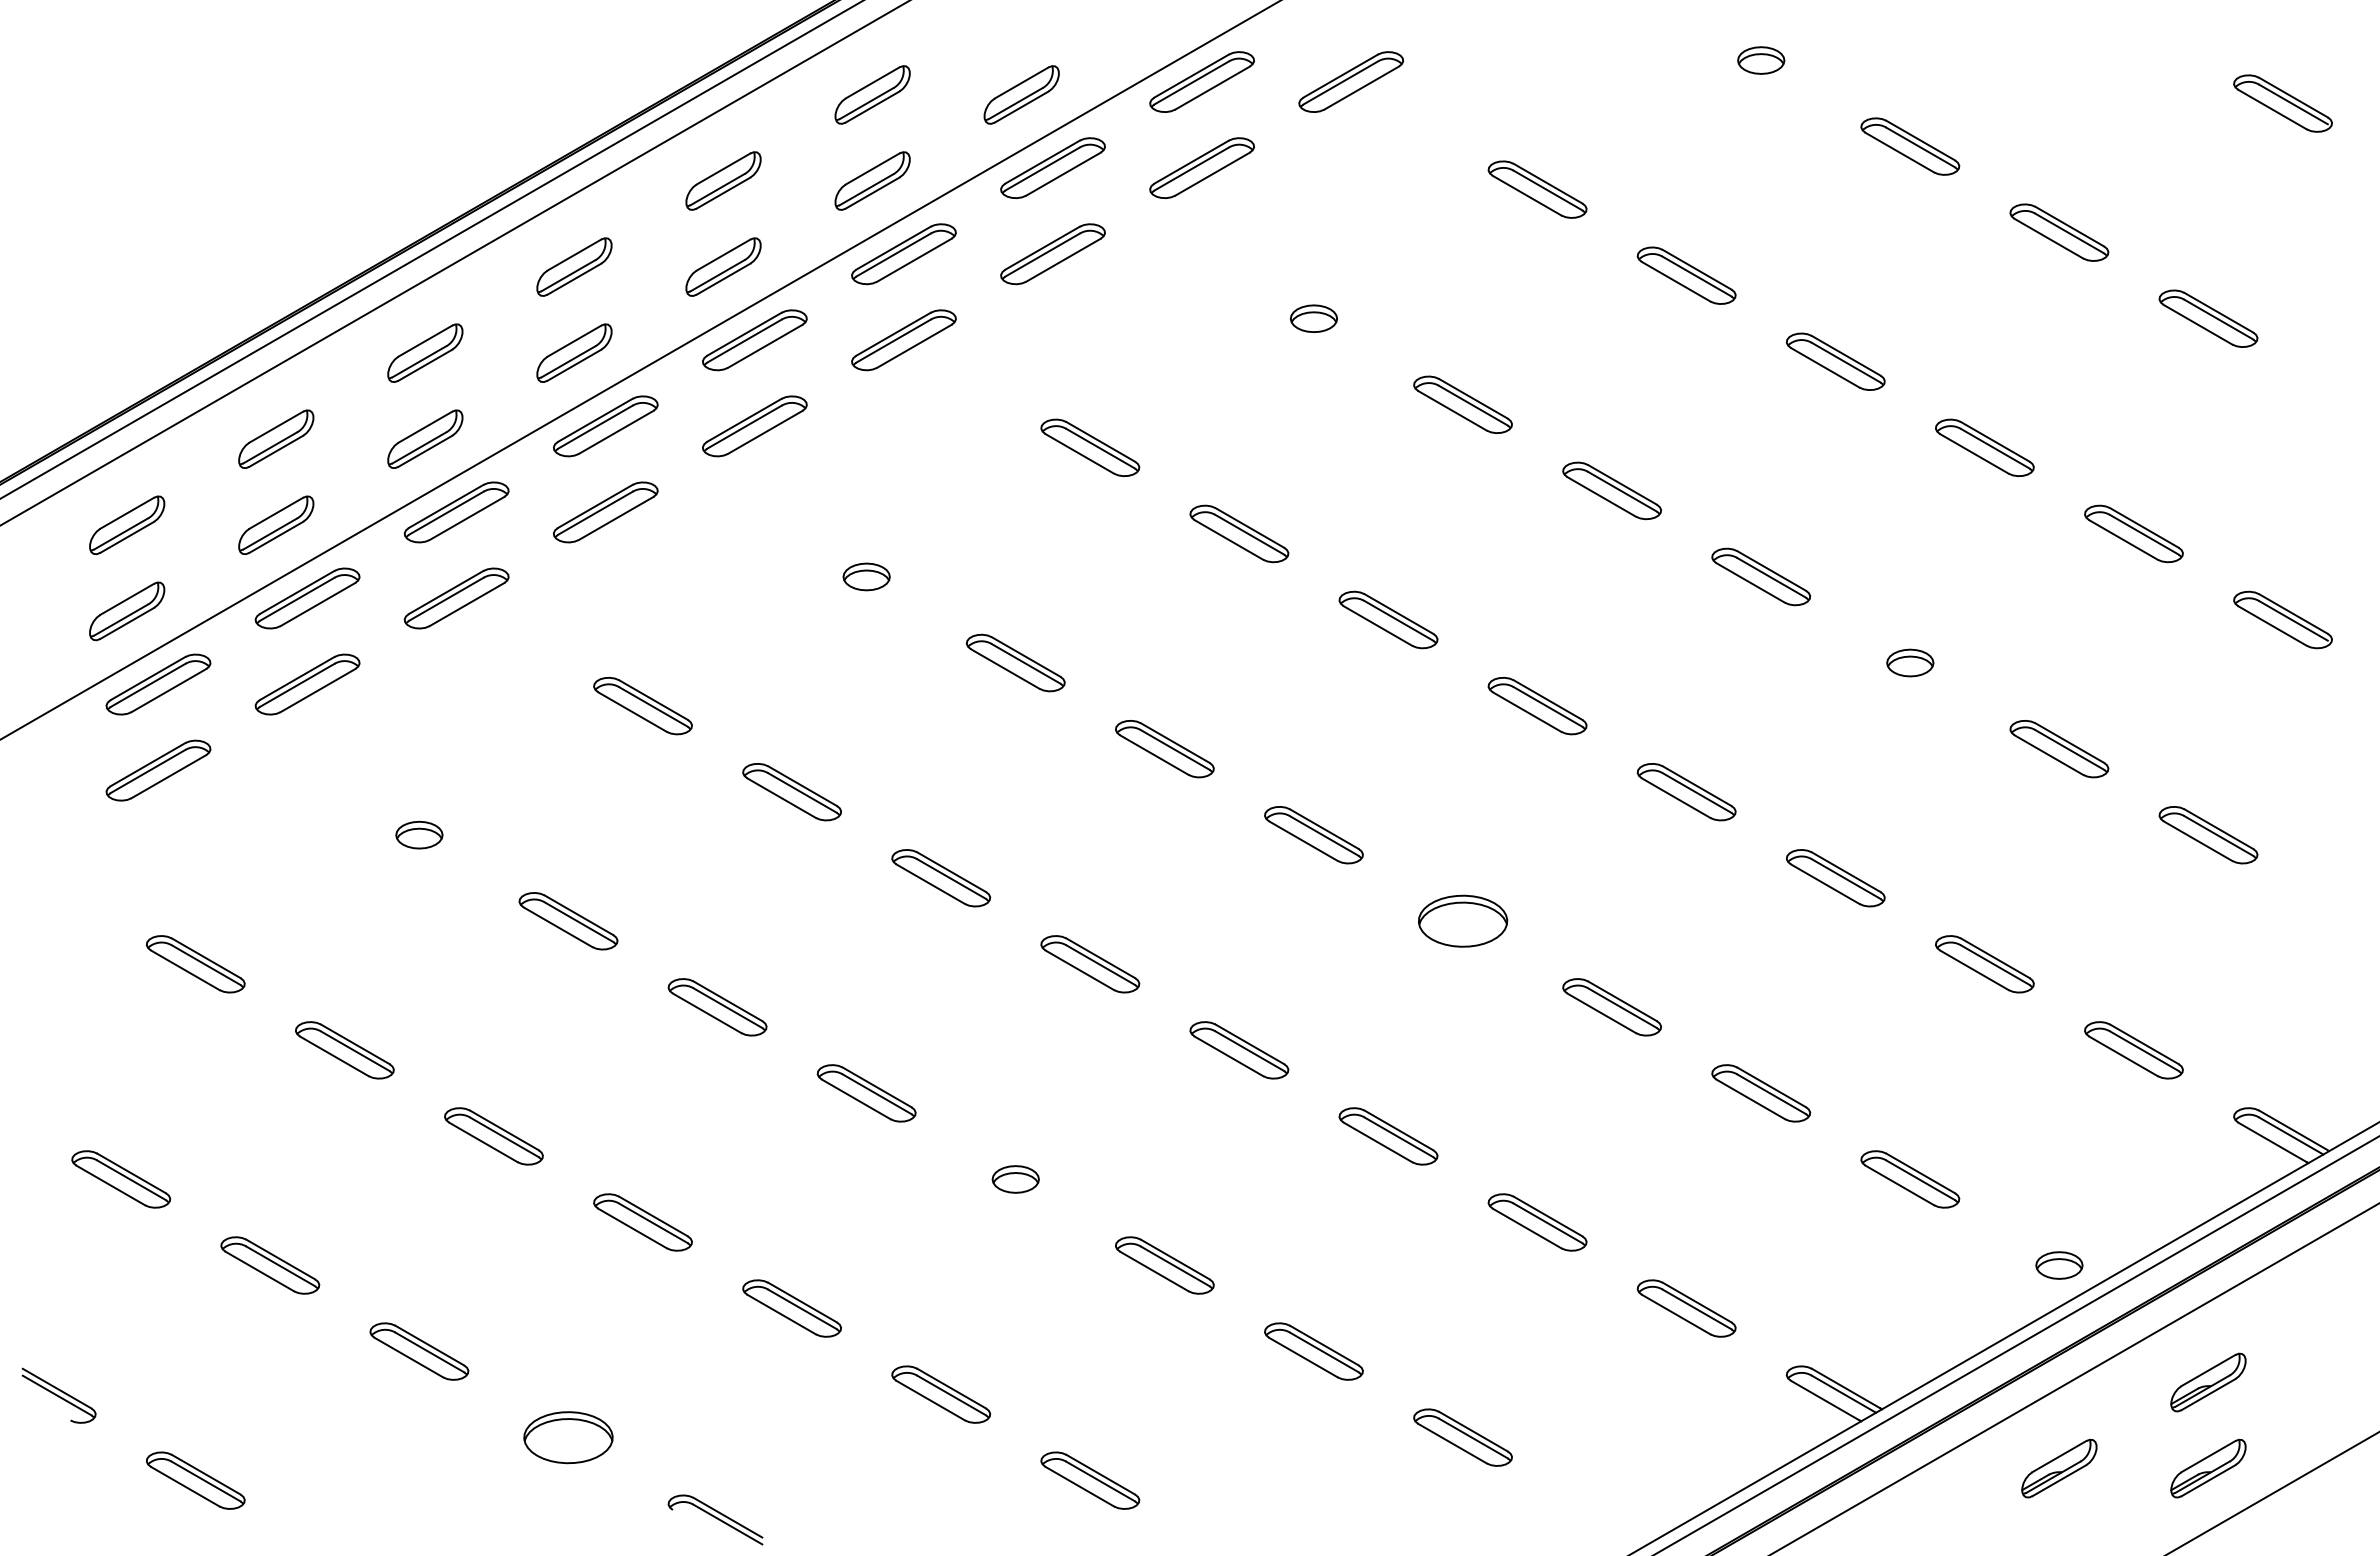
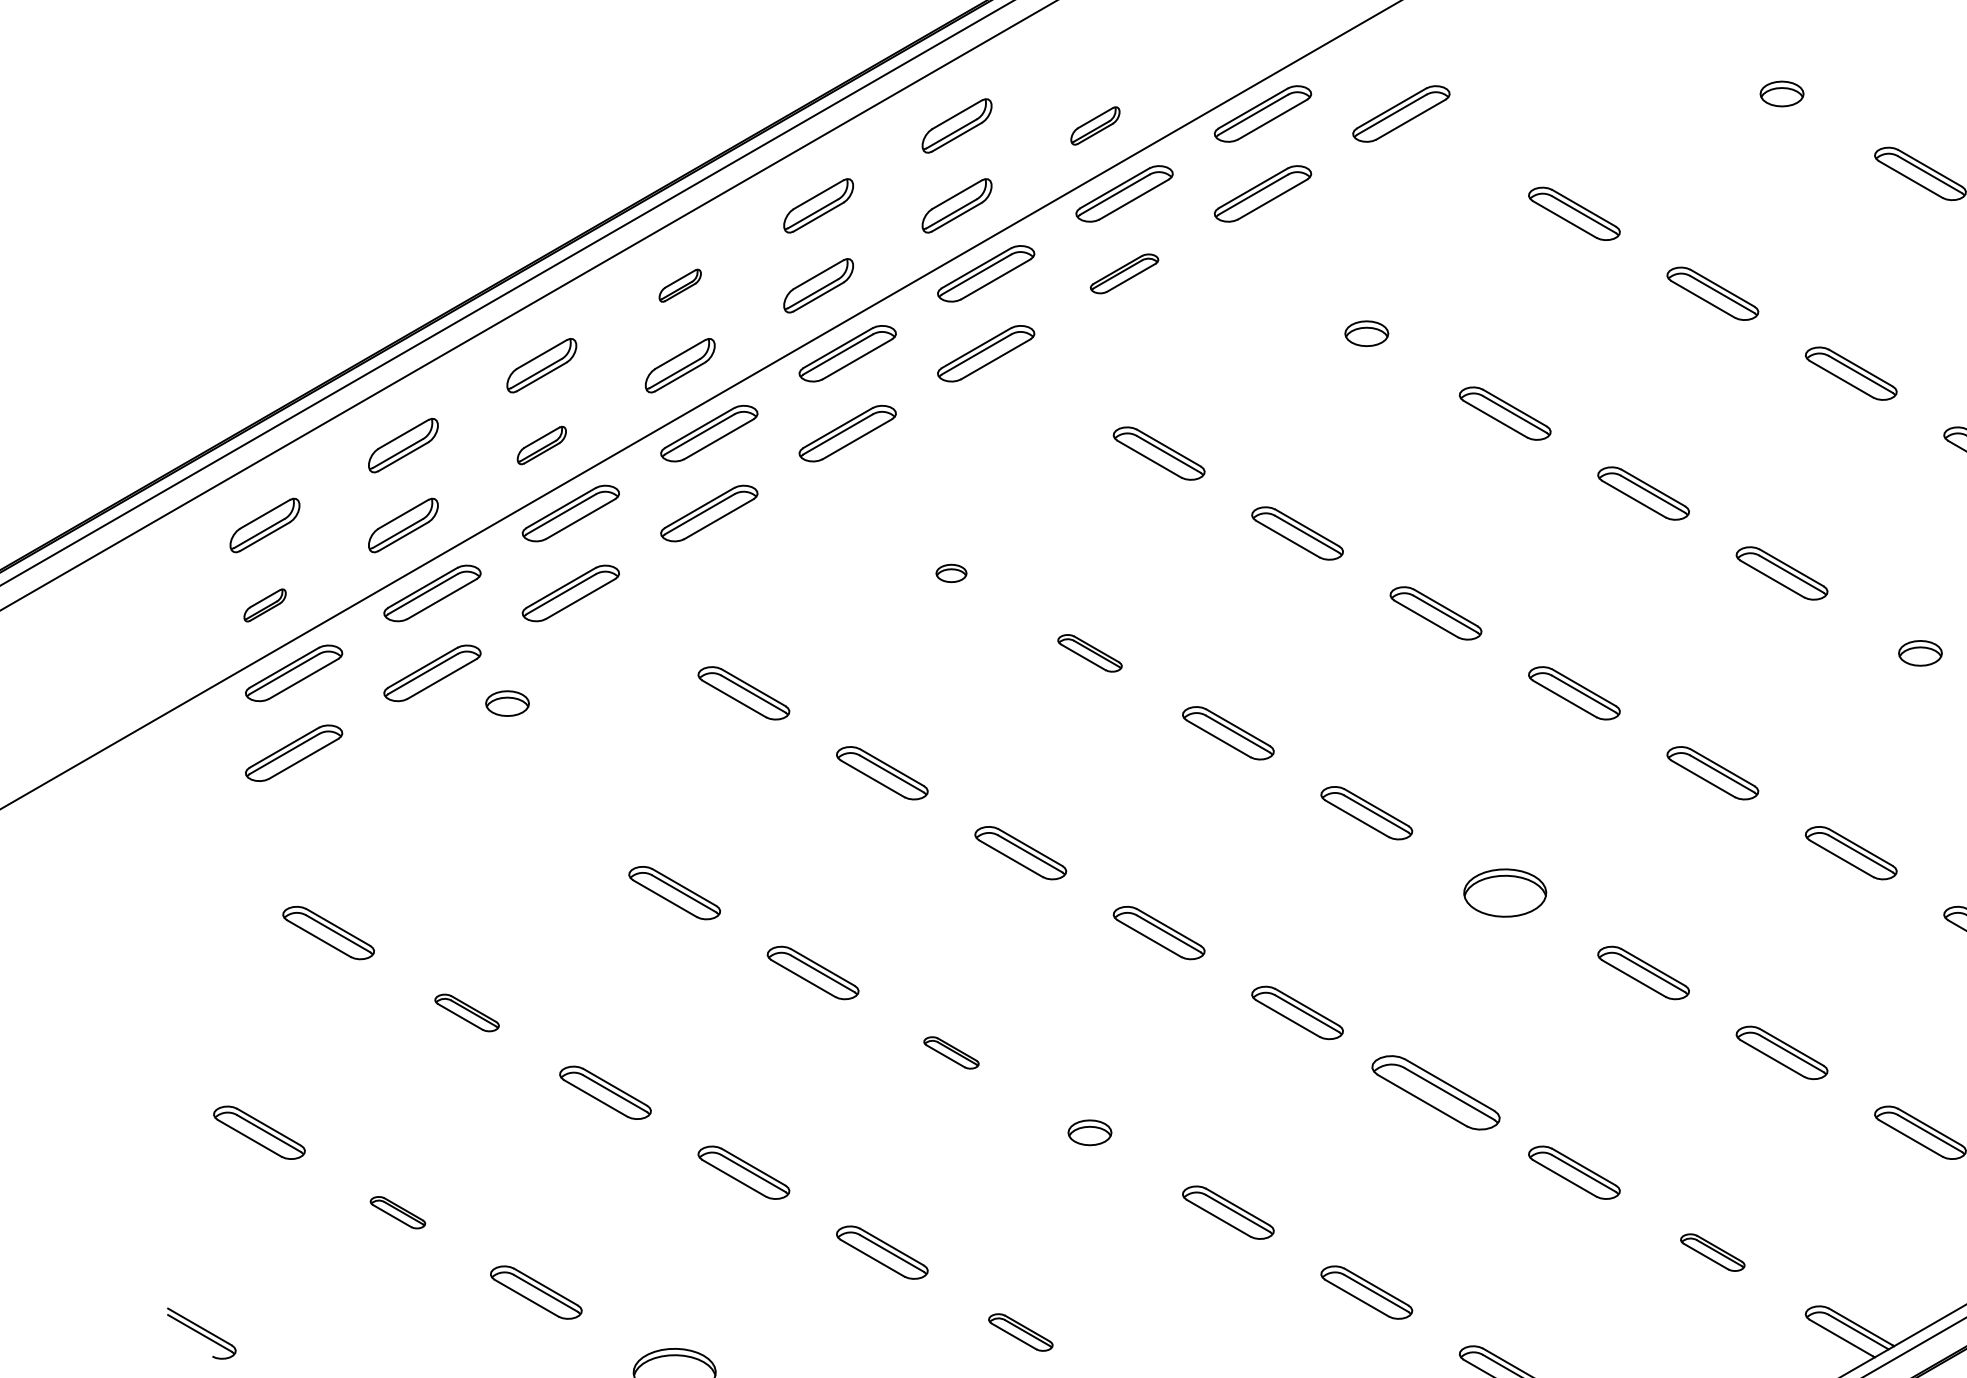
part: (1021, 94) -> (1095, 125), size x0.7
part: (1052, 254) -> (1124, 274), size x0.7
part: (574, 266) -> (680, 285), size x0.6
part: (425, 438) -> (541, 444), size x0.7
part: (866, 576) -> (951, 573), size x0.7
part: (127, 611) -> (265, 605), size x0.6
part: (1015, 662) -> (1089, 652), size x0.7
part: (419, 834) -> (507, 703), moved
part: (344, 1050) -> (466, 1013), size x0.7
part: (866, 1093) -> (951, 1053), size x0.6
part: (1388, 1136) -> (1436, 1092), size x1.4
part: (270, 1265) -> (398, 1212), size x0.6
part: (1686, 1308) -> (1712, 1252), size x0.7
part: (941, 1394) -> (1021, 1332), size x0.7

